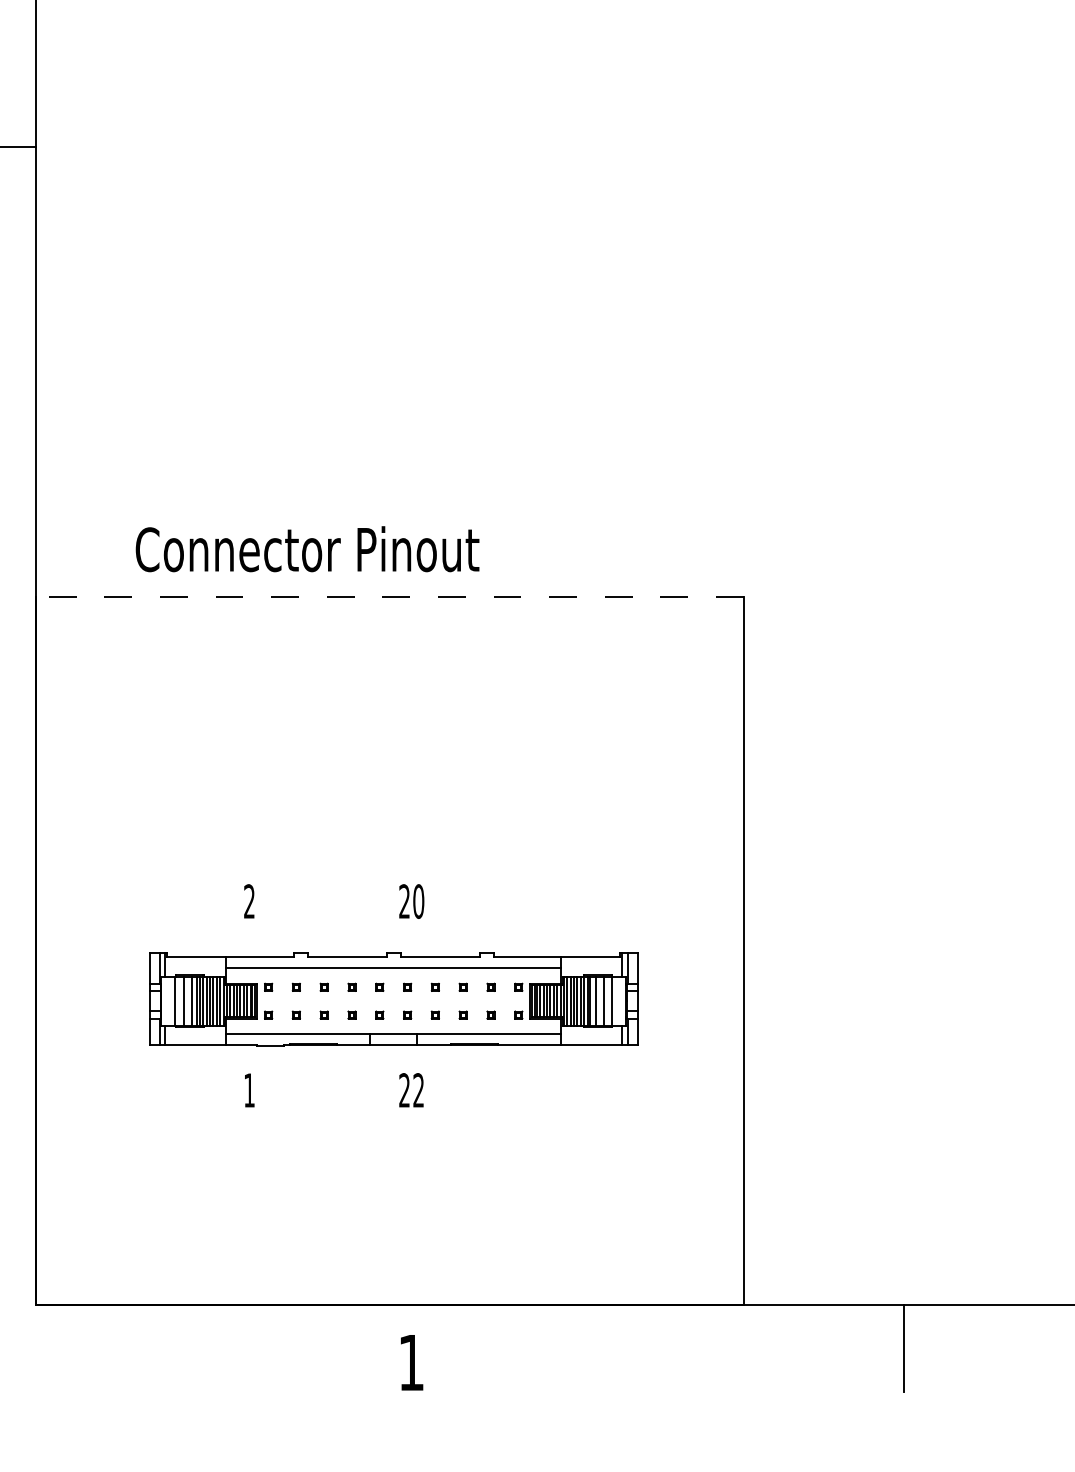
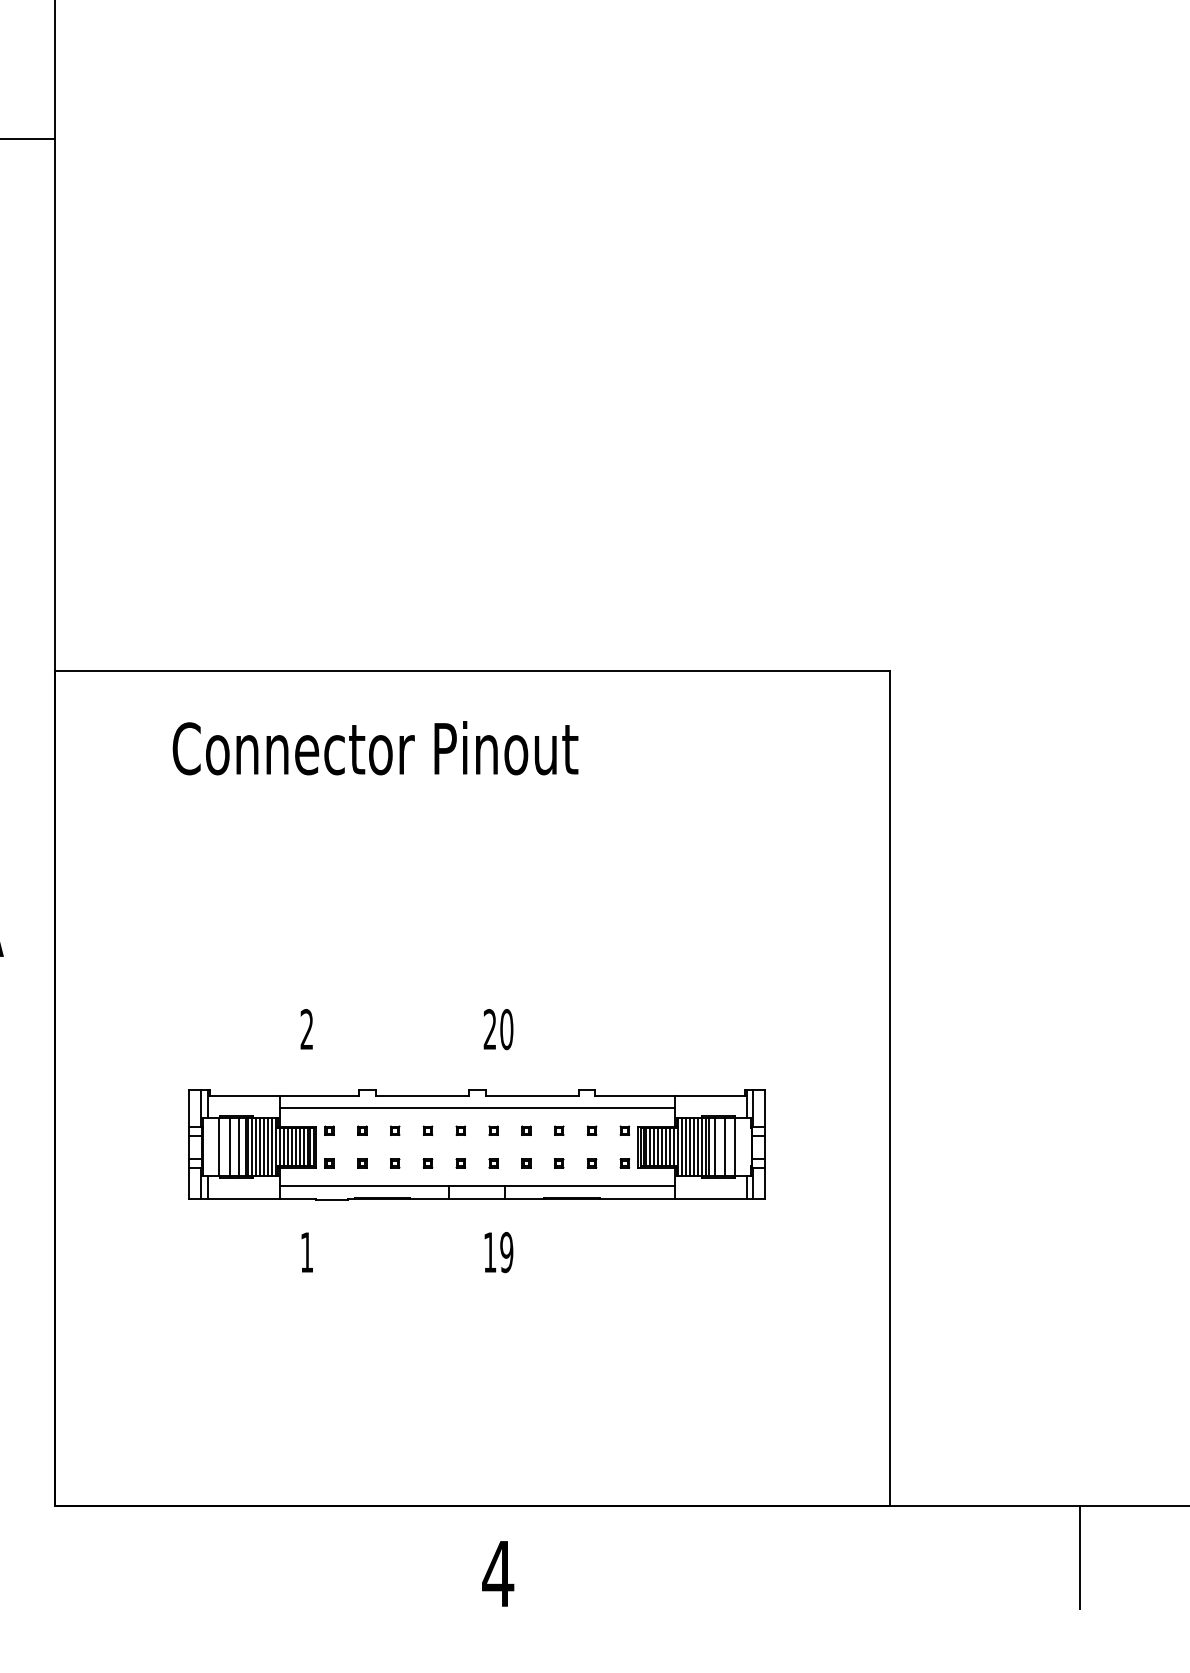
text: (307, 549) -> (375, 748), moved
line: (389, 597) -> (472, 670), dashed -> solid
text: (411, 1090) -> (498, 1252), 22 -> 19
text: (411, 1362) -> (498, 1573), 1 -> 4

